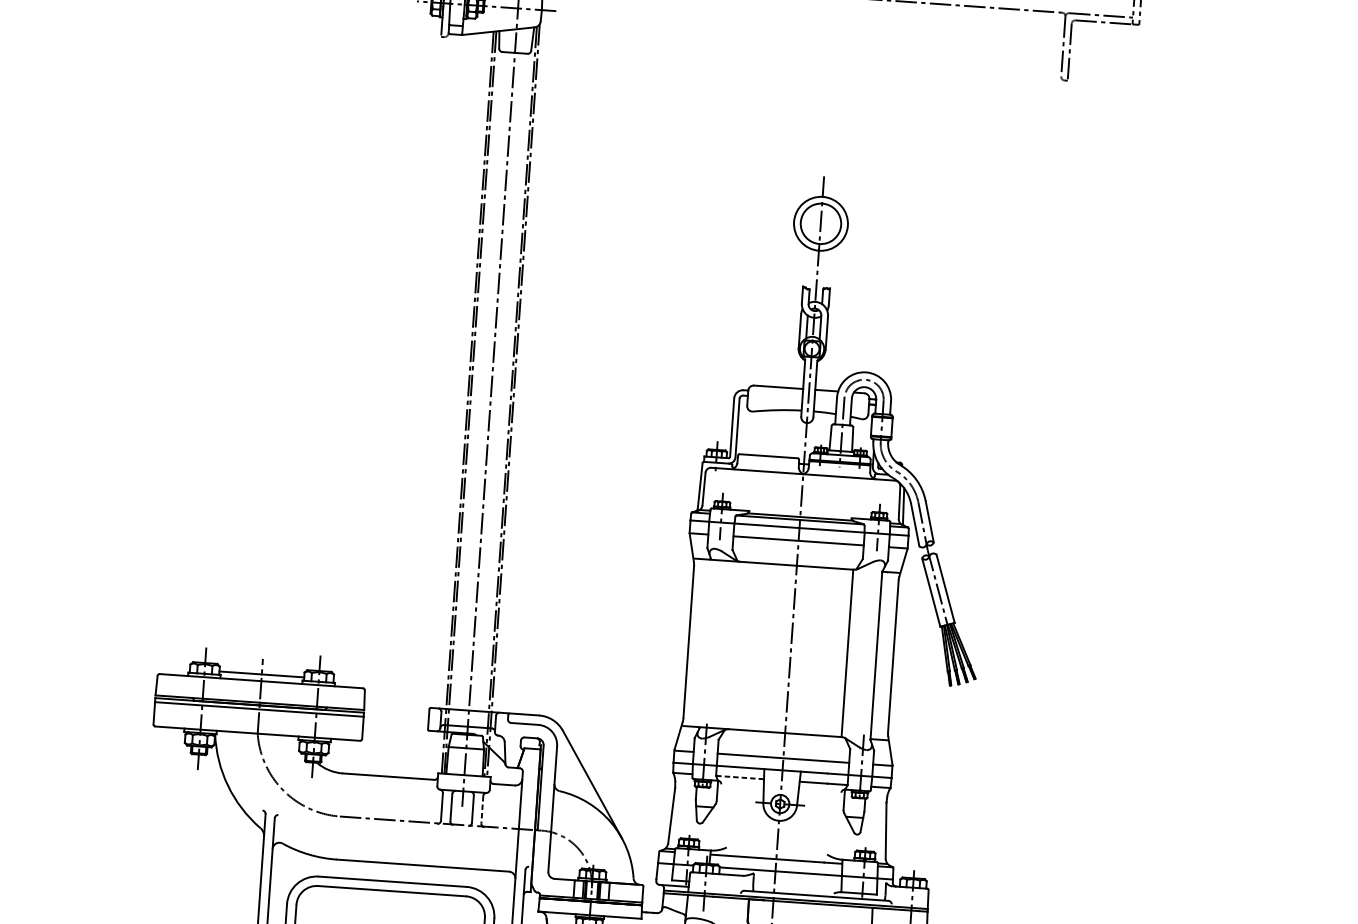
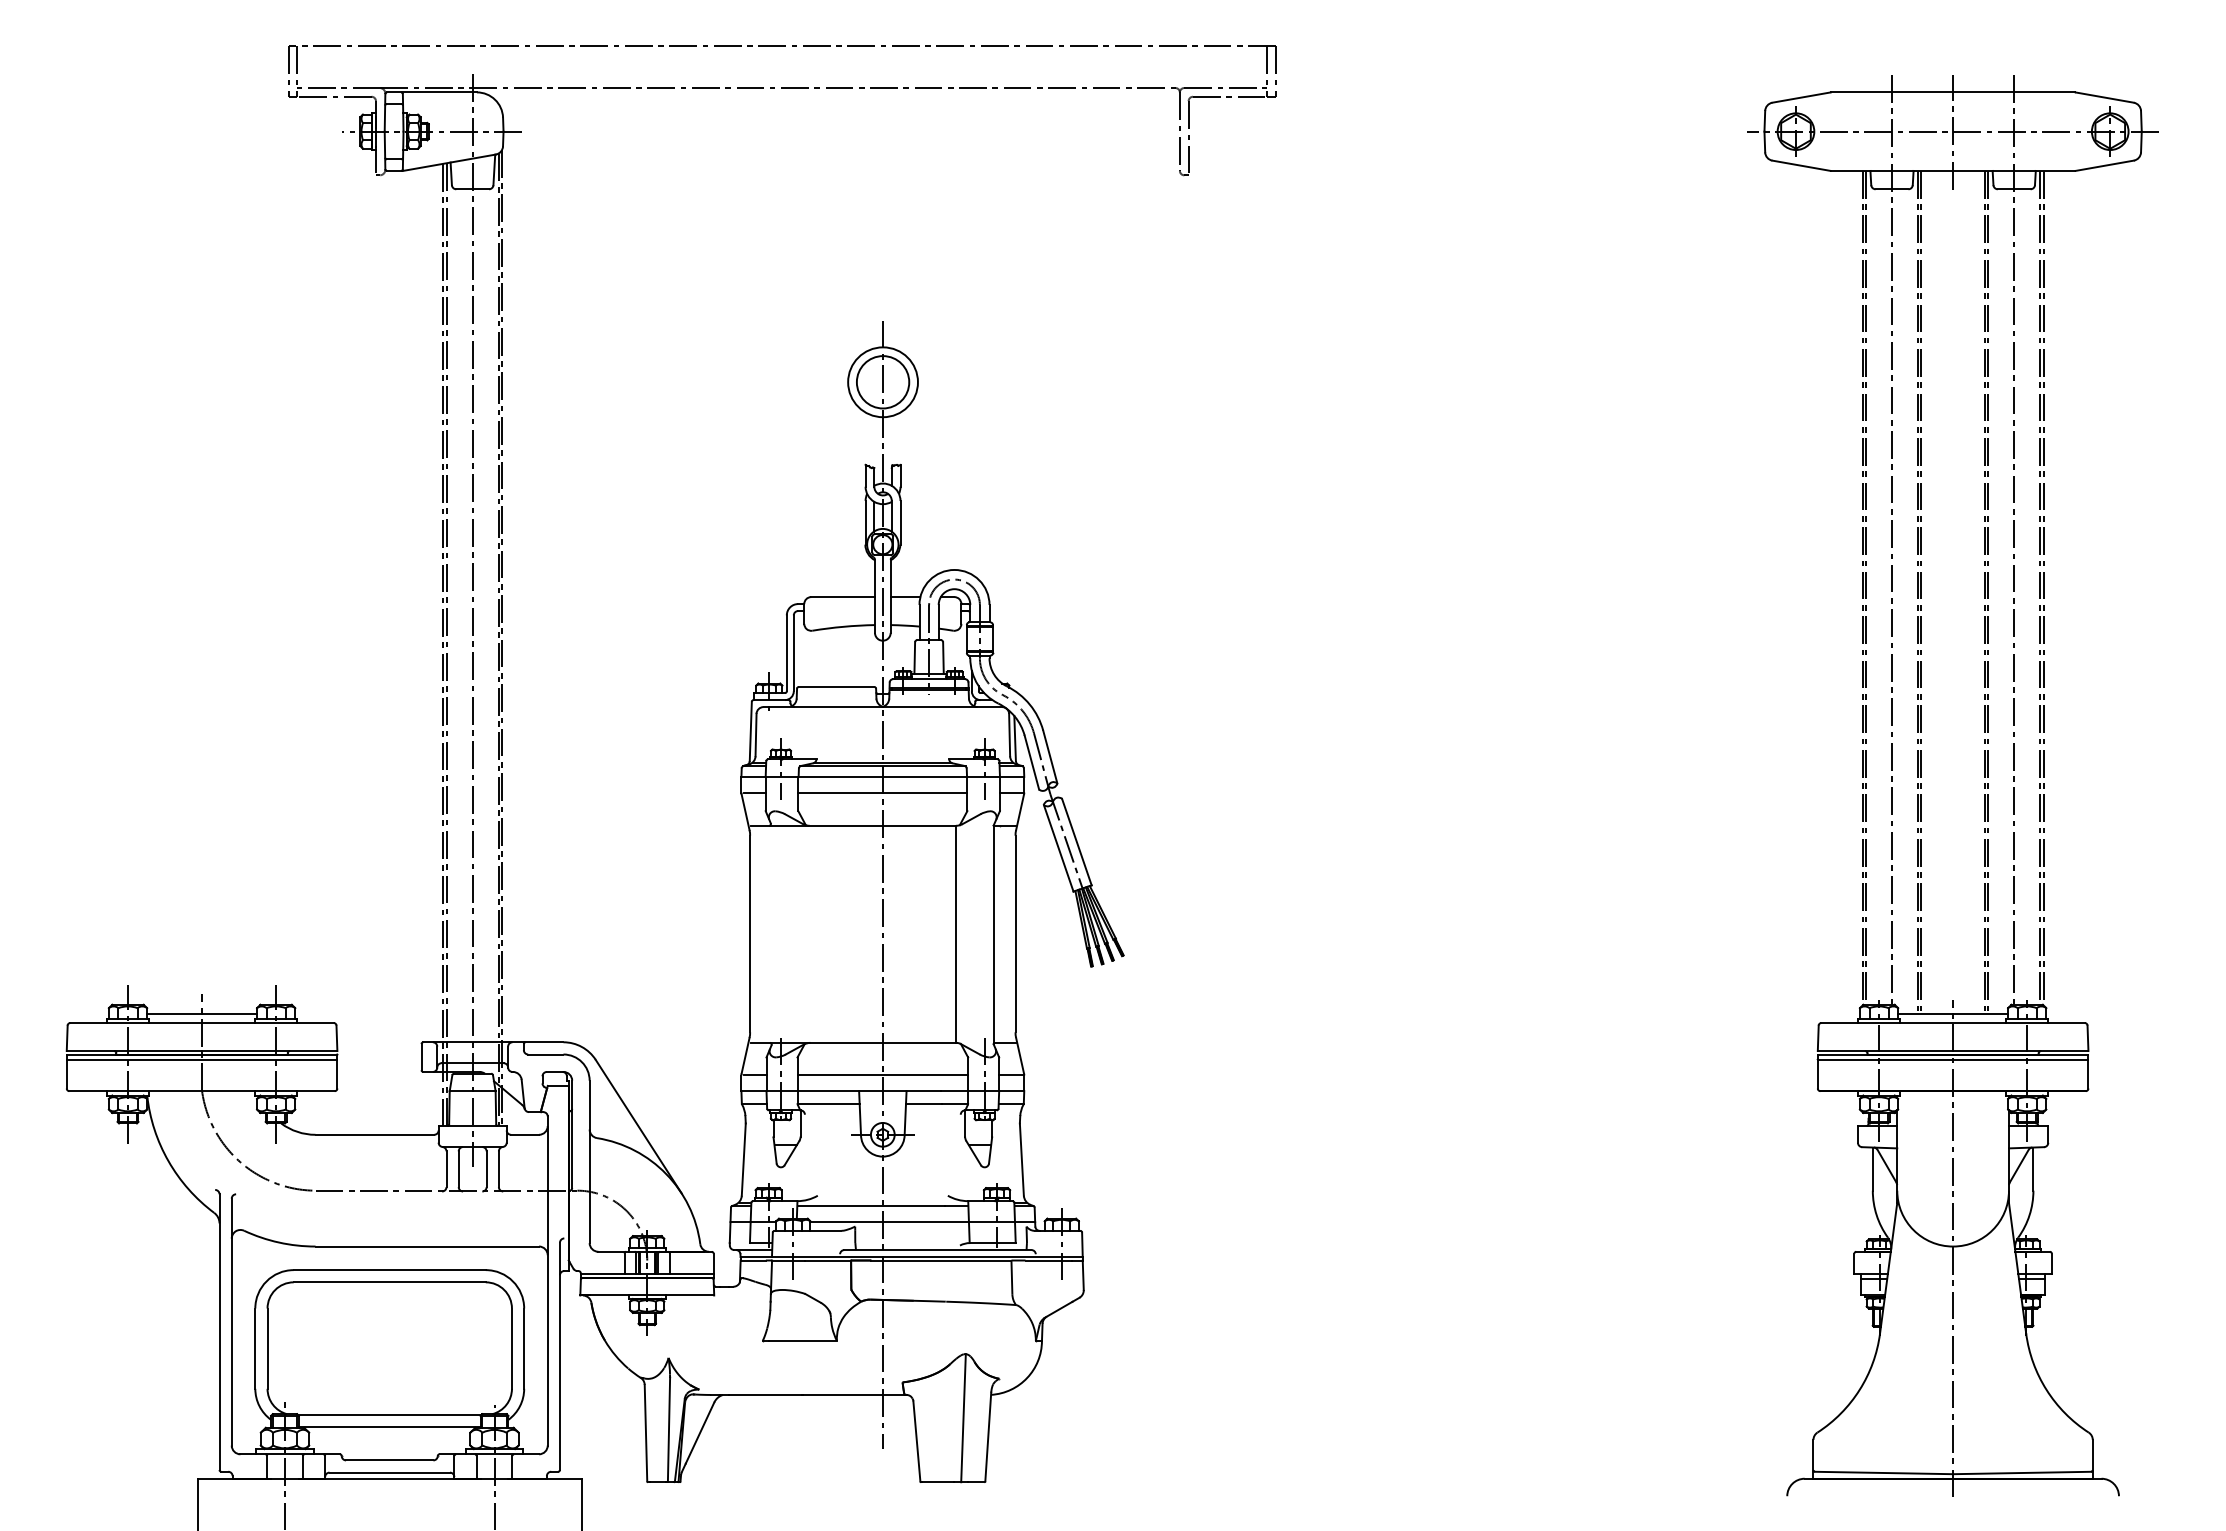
line: (740, 777) -> (829, 1104), dashed -> solid
line: (482, 810) -> (498, 1169), dashed -> solid

